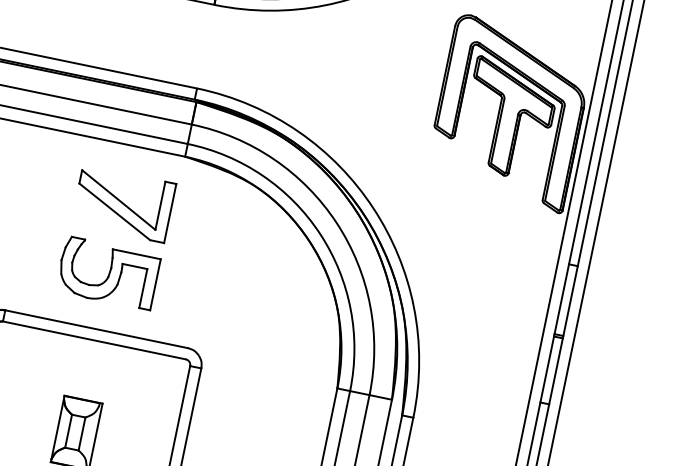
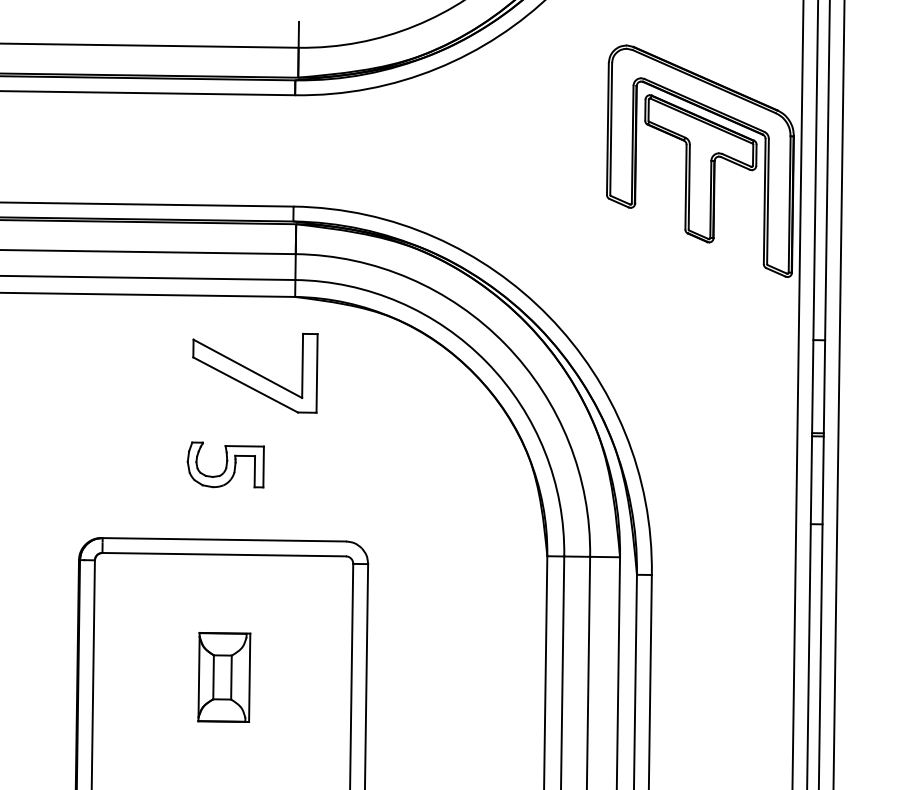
part: (123, 204) -> (255, 373), moved
part: (108, 272) -> (225, 464), size x0.6

